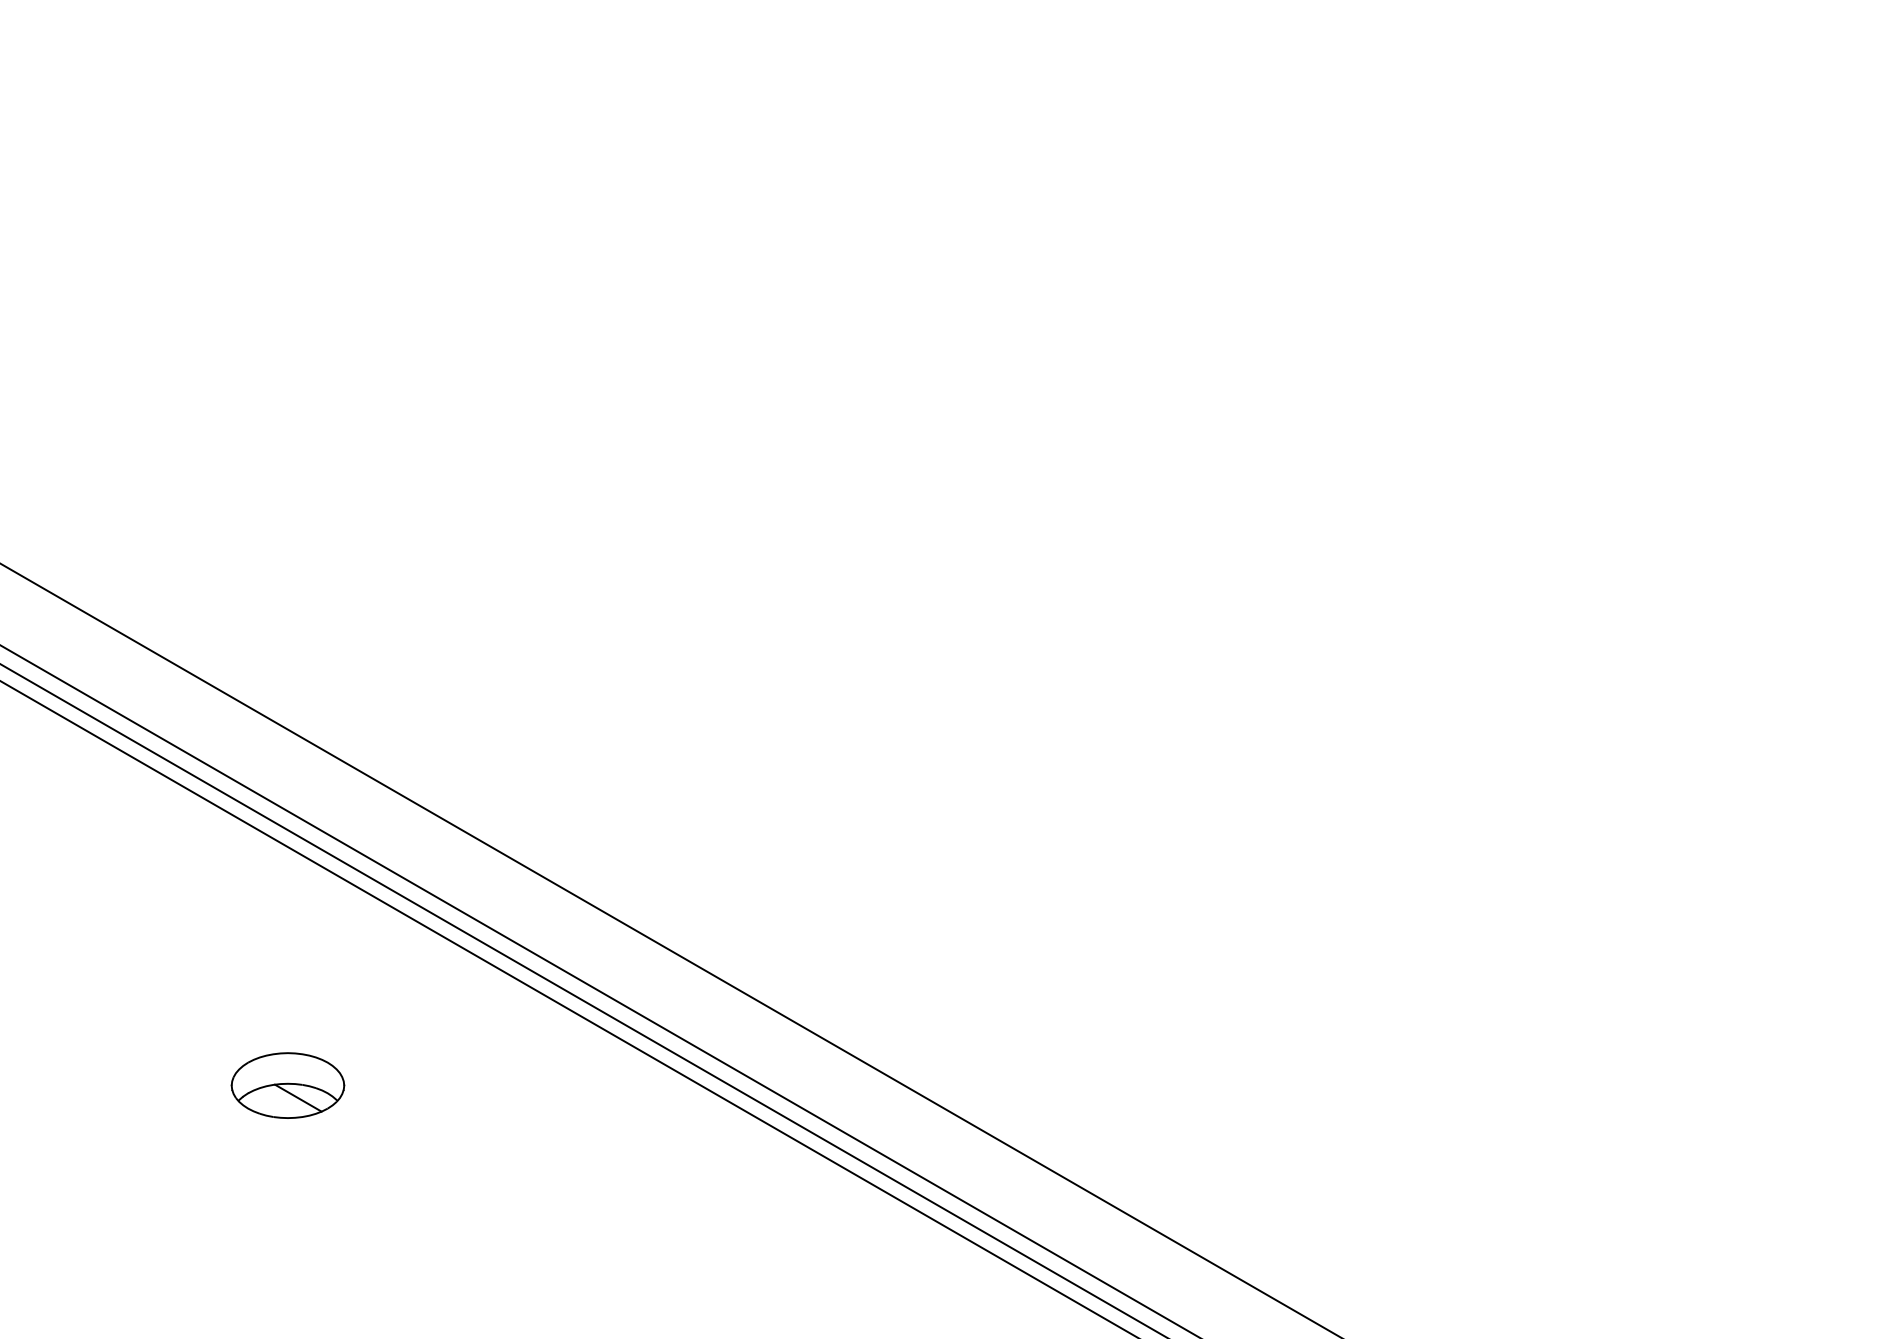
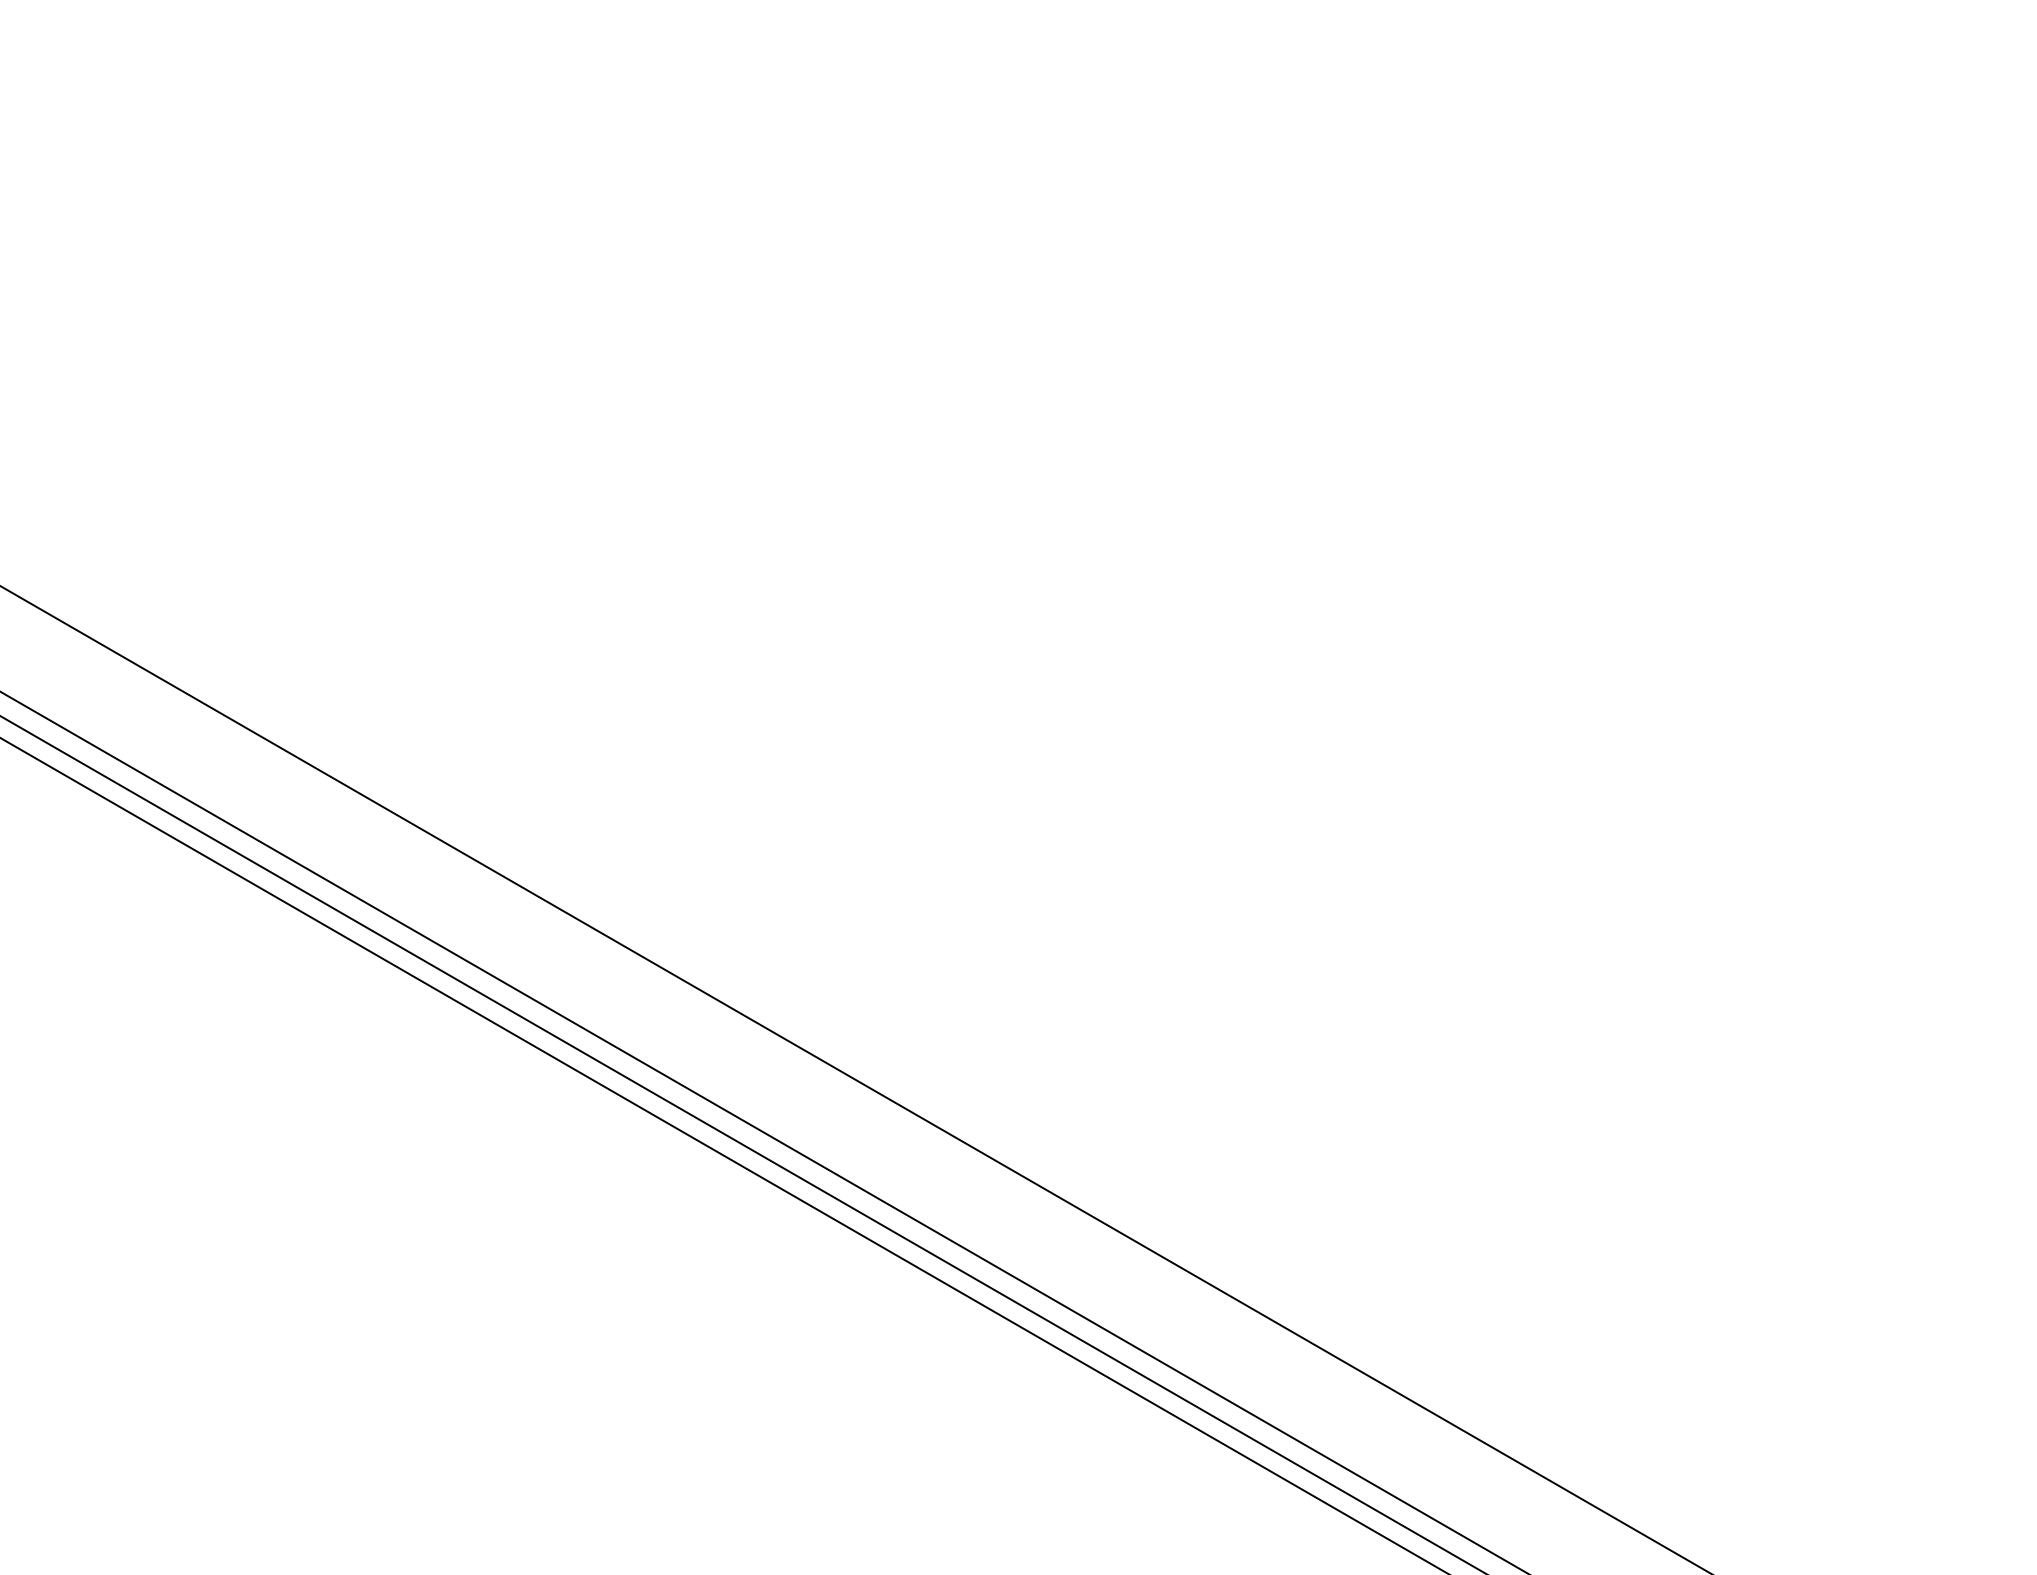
part: (287, 1085) -> (233, 1181), removed

